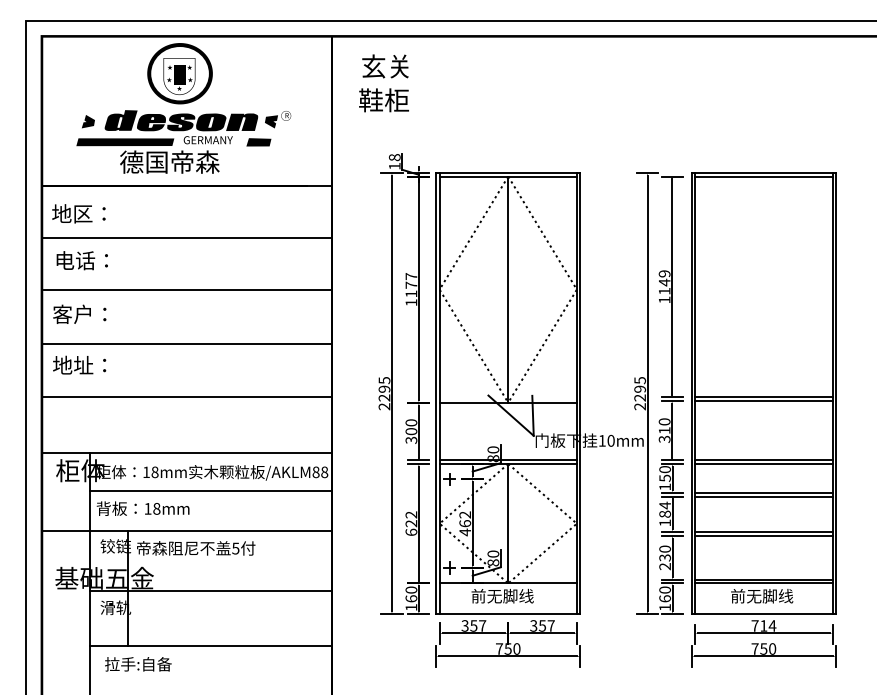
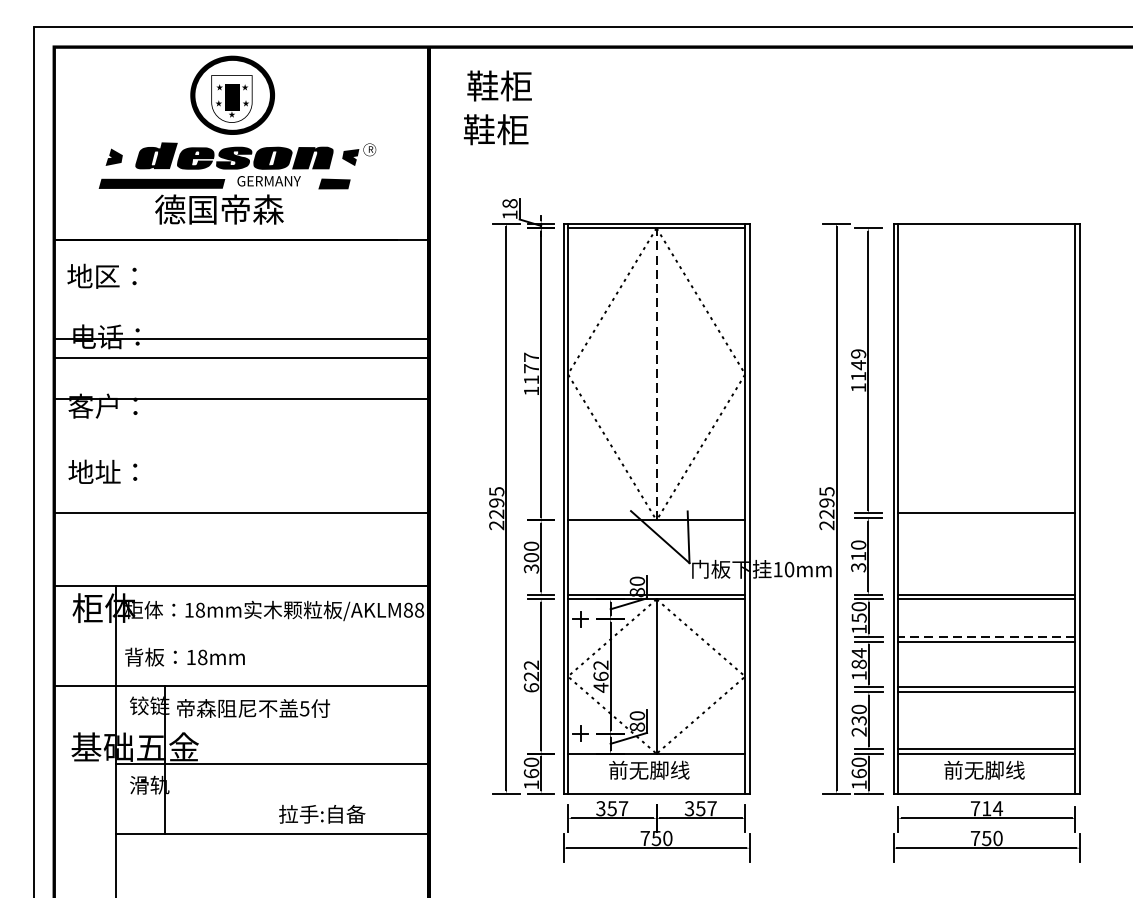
text: (386, 66) -> (499, 86), 玄关 -> 鞋柜
line: (763, 176) -> (986, 228), removed
line: (186, 238) -> (240, 358), moved
line: (508, 289) -> (656, 374), solid -> dashed
line: (187, 290) -> (242, 339), moved
line: (186, 343) -> (240, 398), moved
line: (763, 400) -> (986, 517), removed
line: (210, 490) -> (271, 633), removed
line: (763, 492) -> (986, 636), solid -> dashed
text: (138, 664) -> (322, 814), moved

